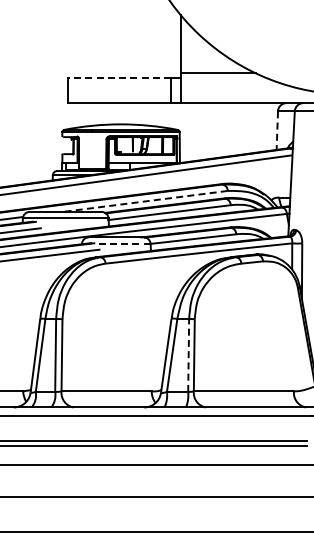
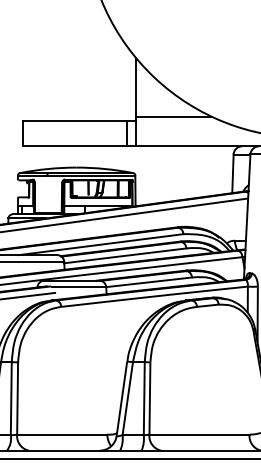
line: (119, 77) -> (75, 120), dashed -> solid
line: (277, 131) -> (233, 174), dashed -> solid
line: (144, 201) -> (100, 244), dashed -> solid
line: (122, 243) -> (78, 286), dashed -> solid
line: (188, 354) -> (144, 397), dashed -> solid

